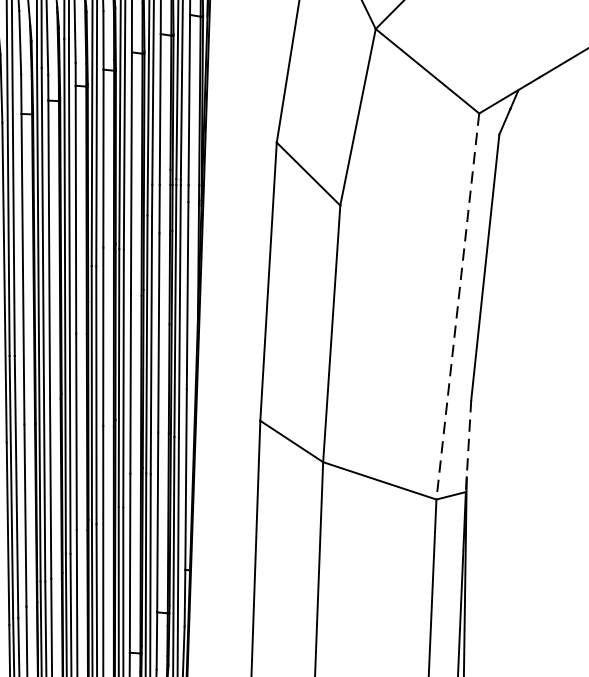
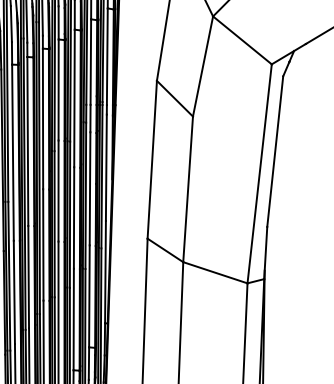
line: (457, 307) -> (259, 174), dashed -> solid
line: (468, 446) -> (265, 253), dashed -> solid

